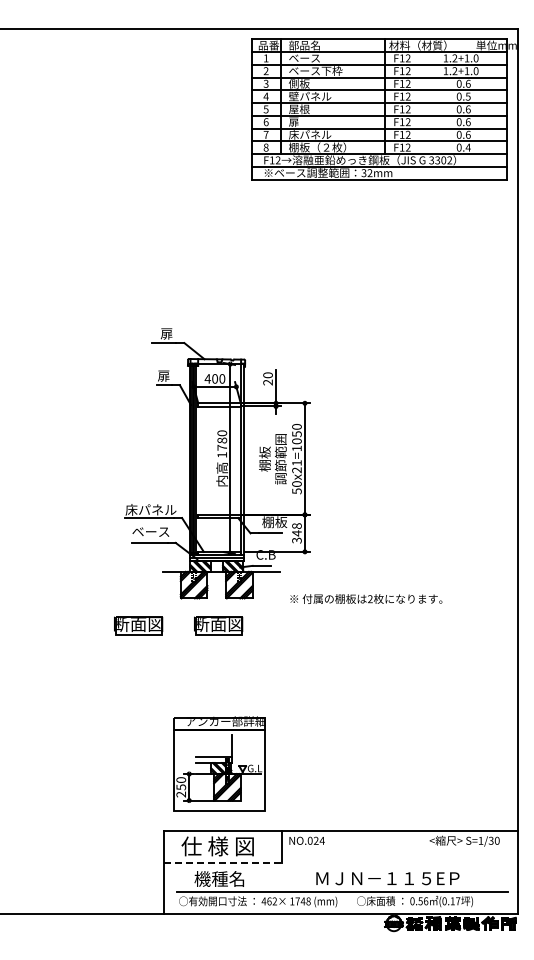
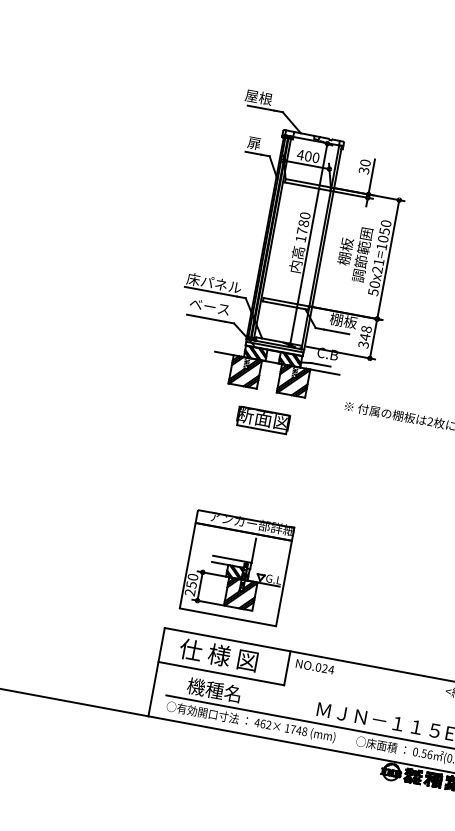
text: (160, 333) -> (259, 97), 扉 -> 屋根
text: (268, 382) -> (364, 170), 20 -> 30
part: (138, 625) -> (178, 404), removed
line: (223, 862) -> (221, 673), dashed -> solid

